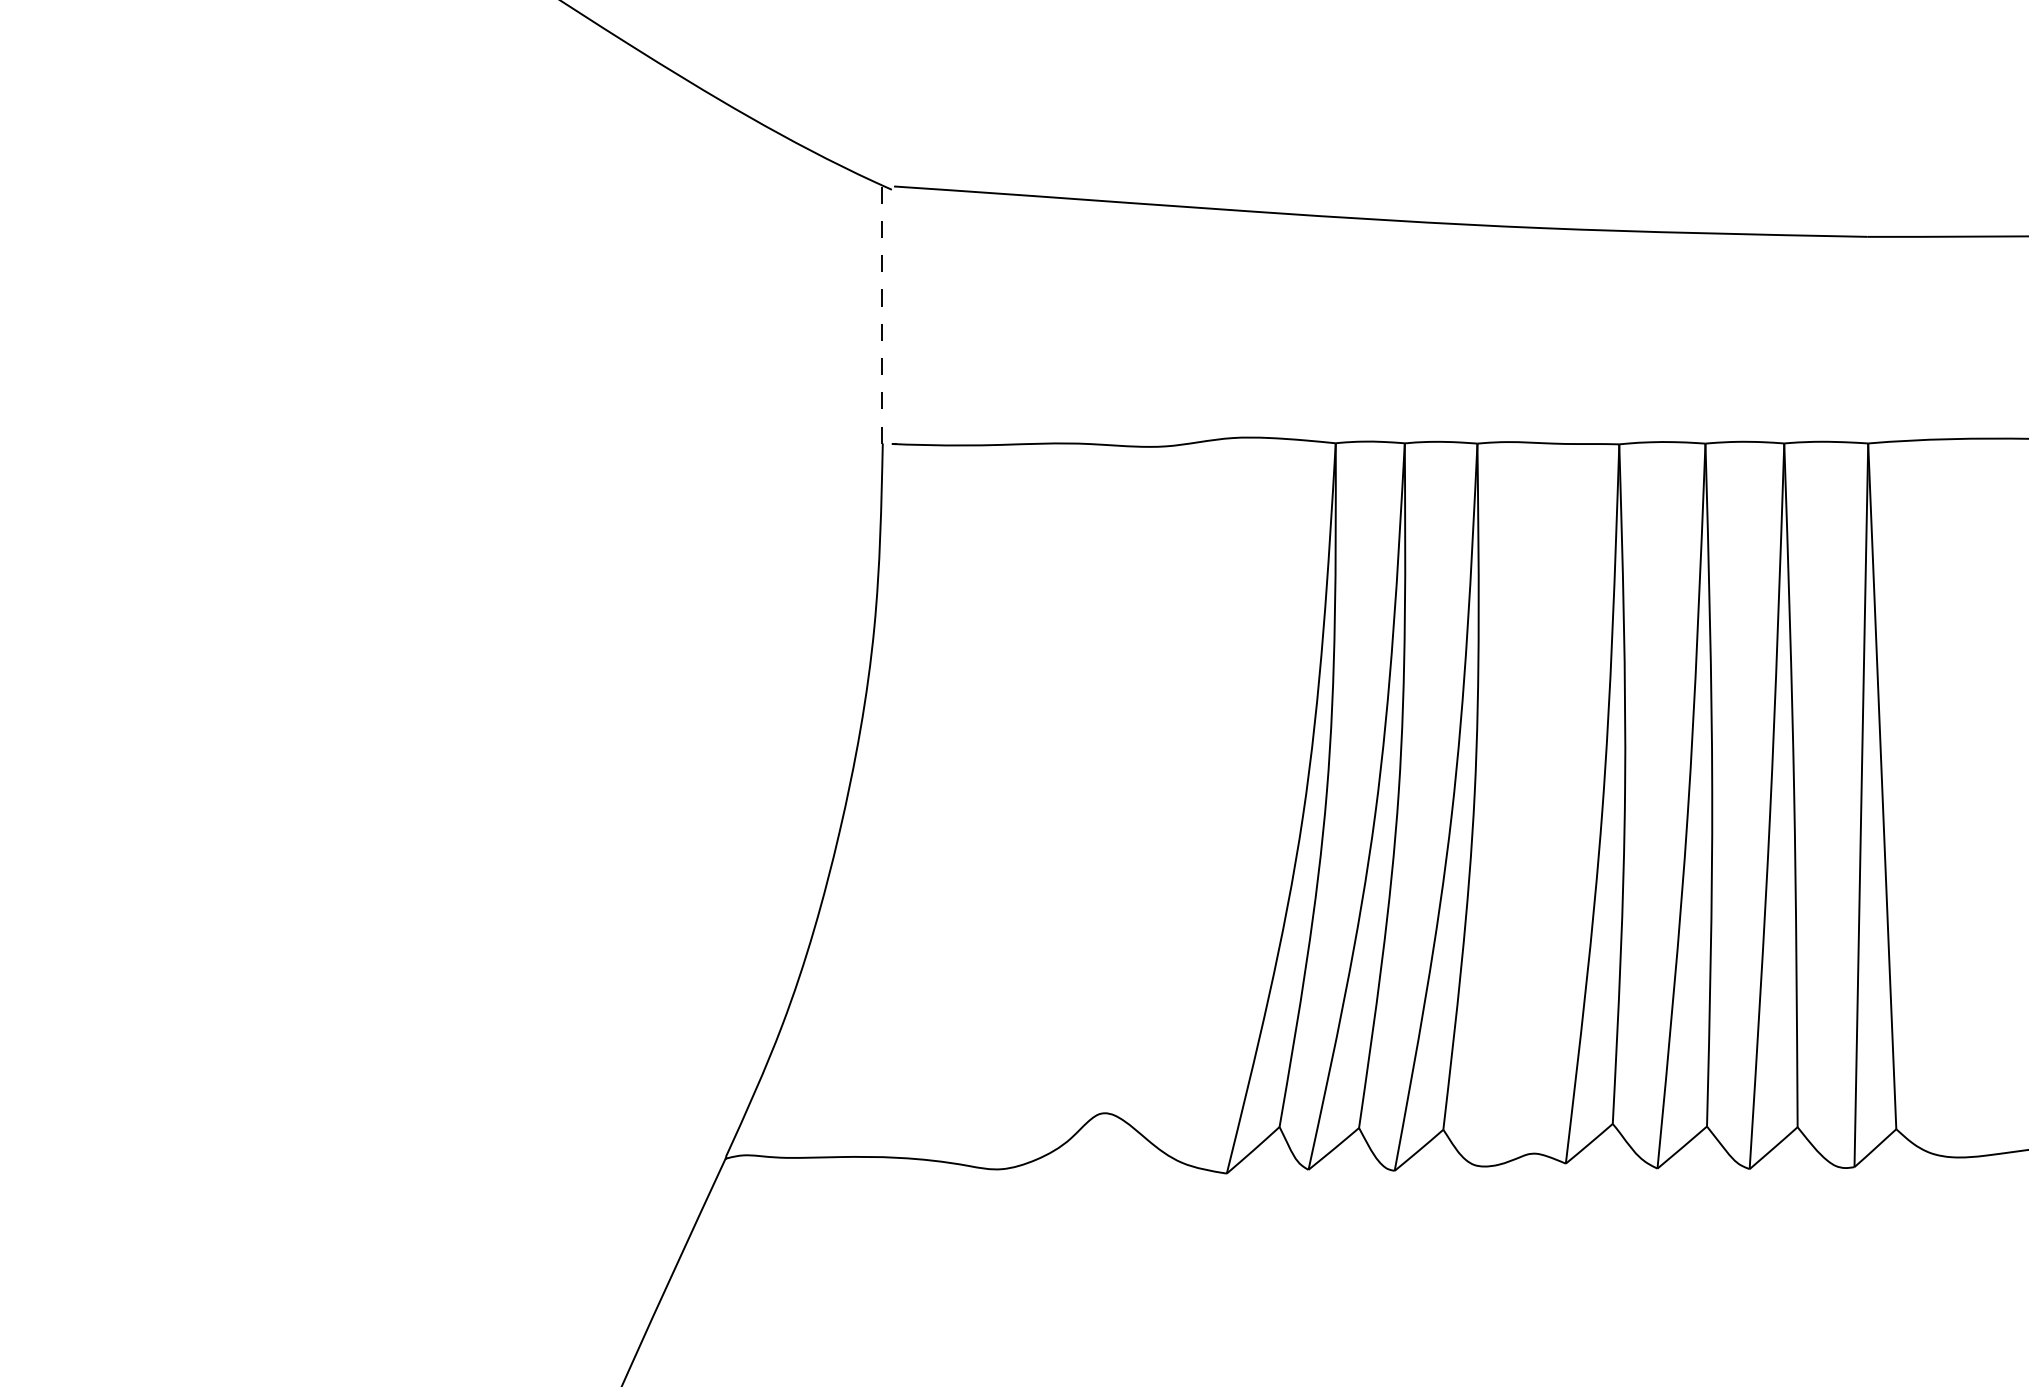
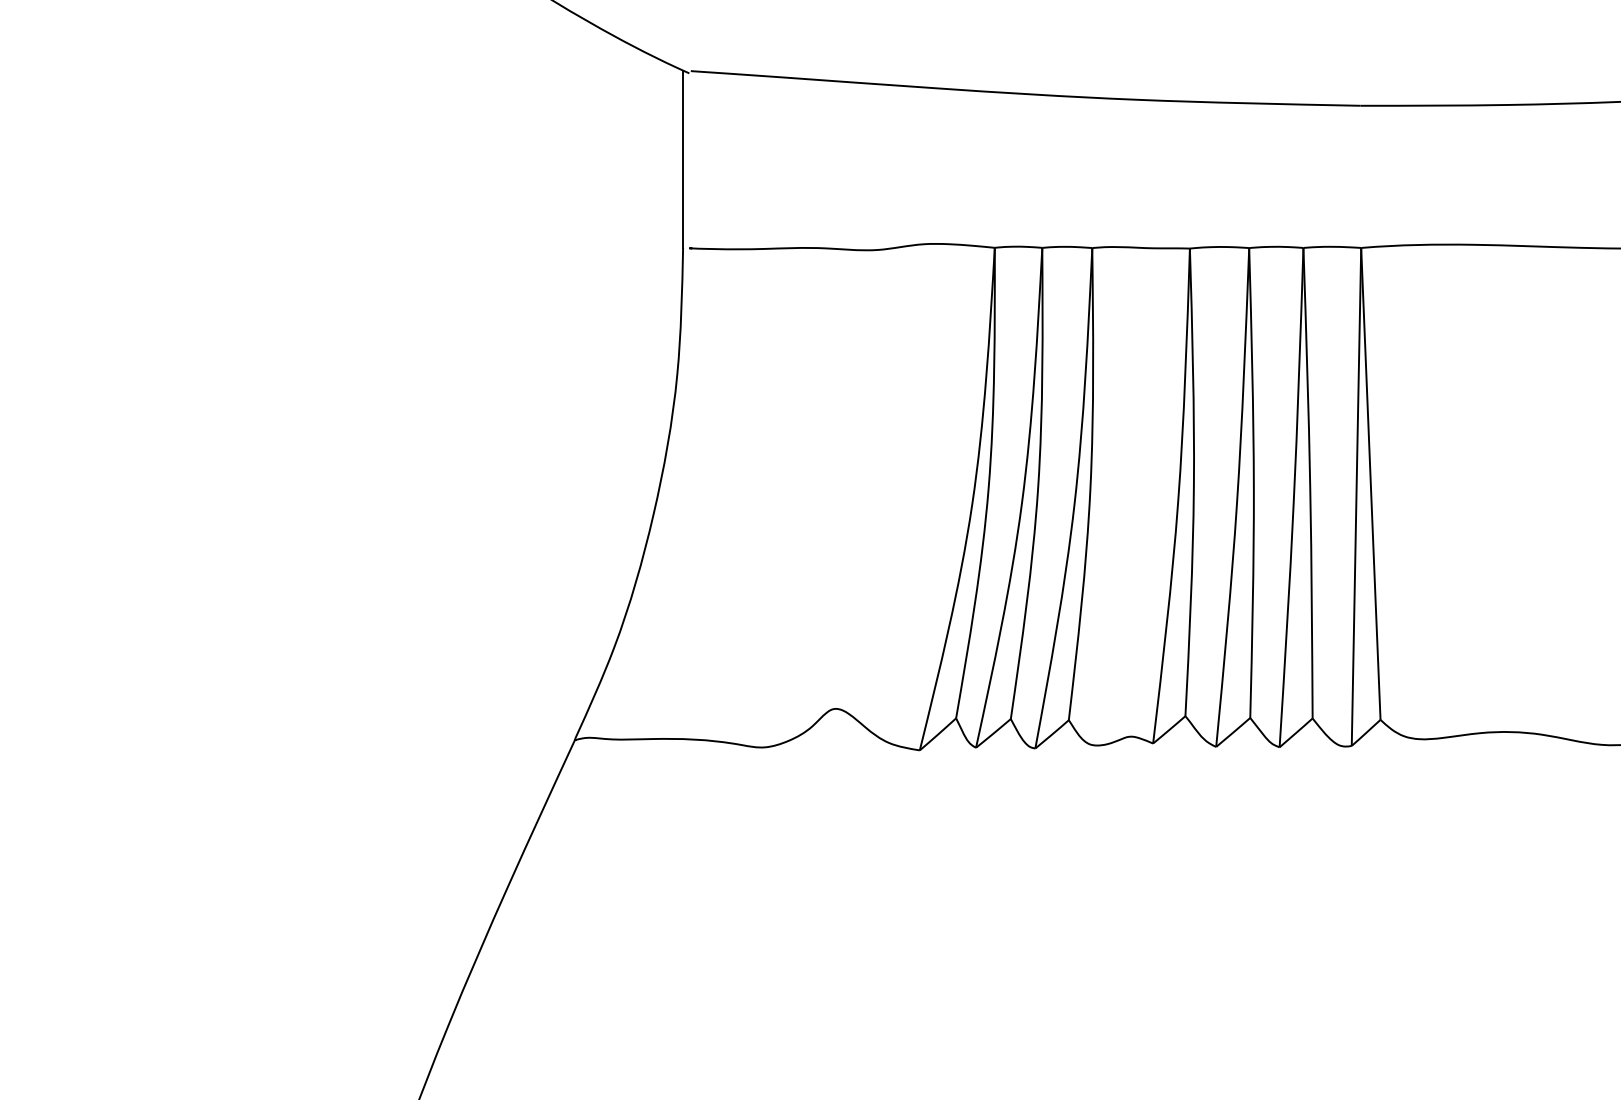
line: (881, 314) -> (682, 159), dashed -> solid

